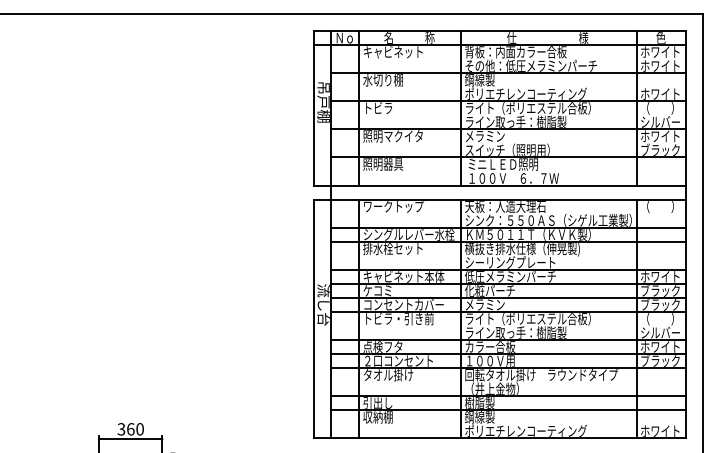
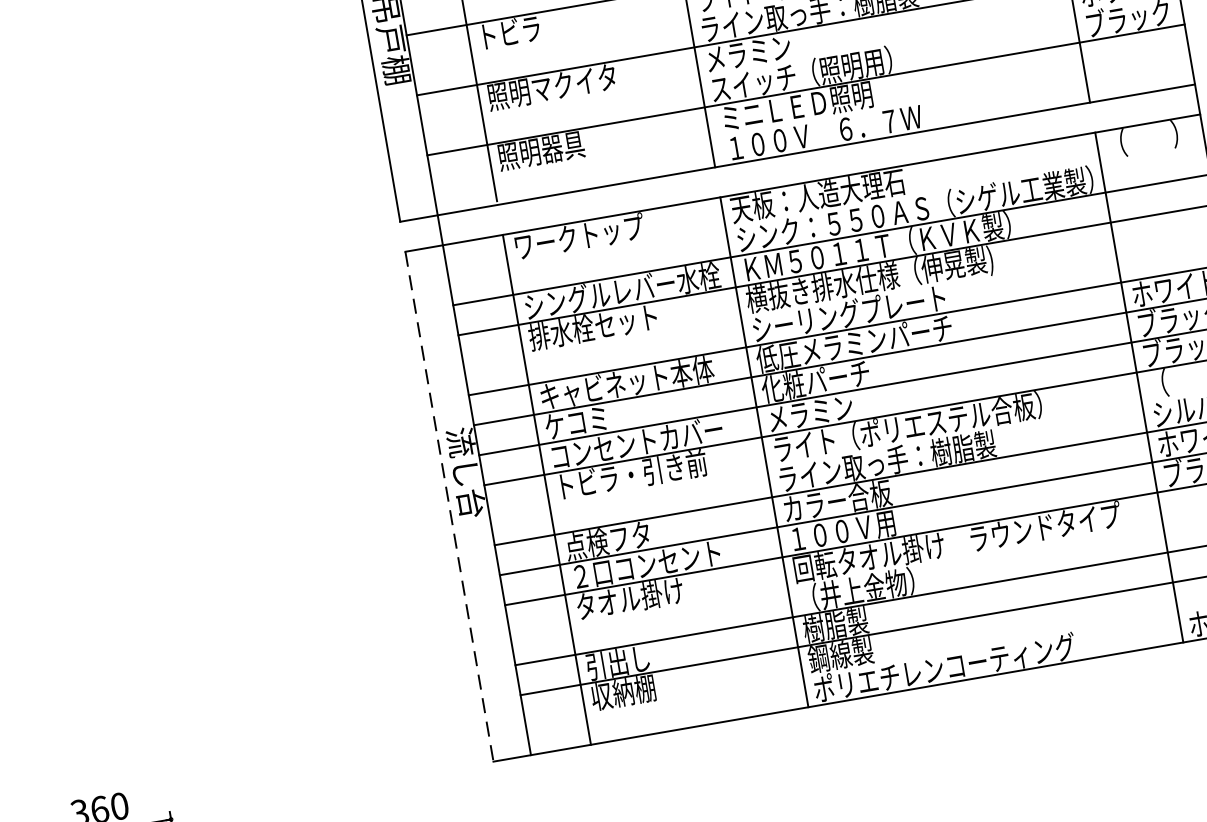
line: (313, 319) -> (449, 507), solid -> dashed

